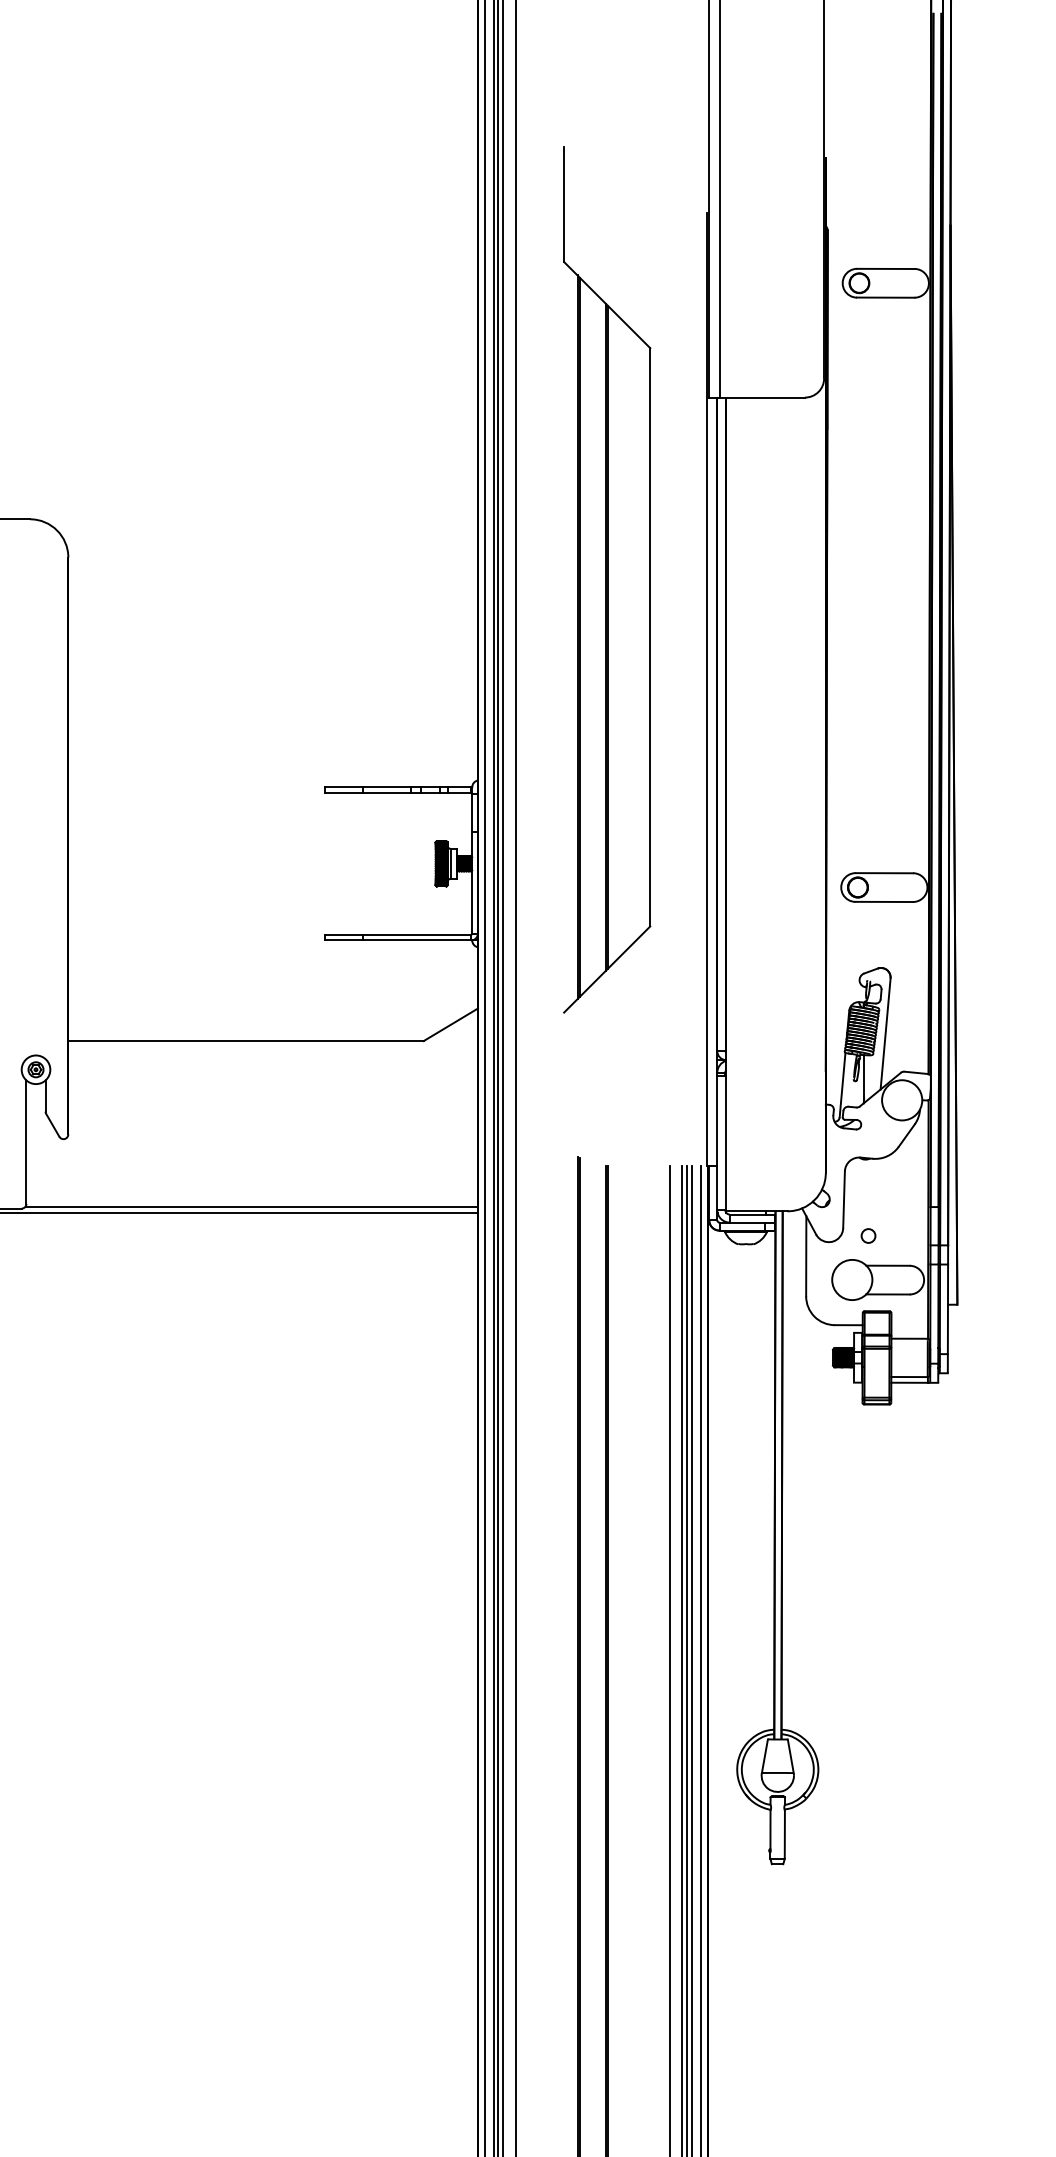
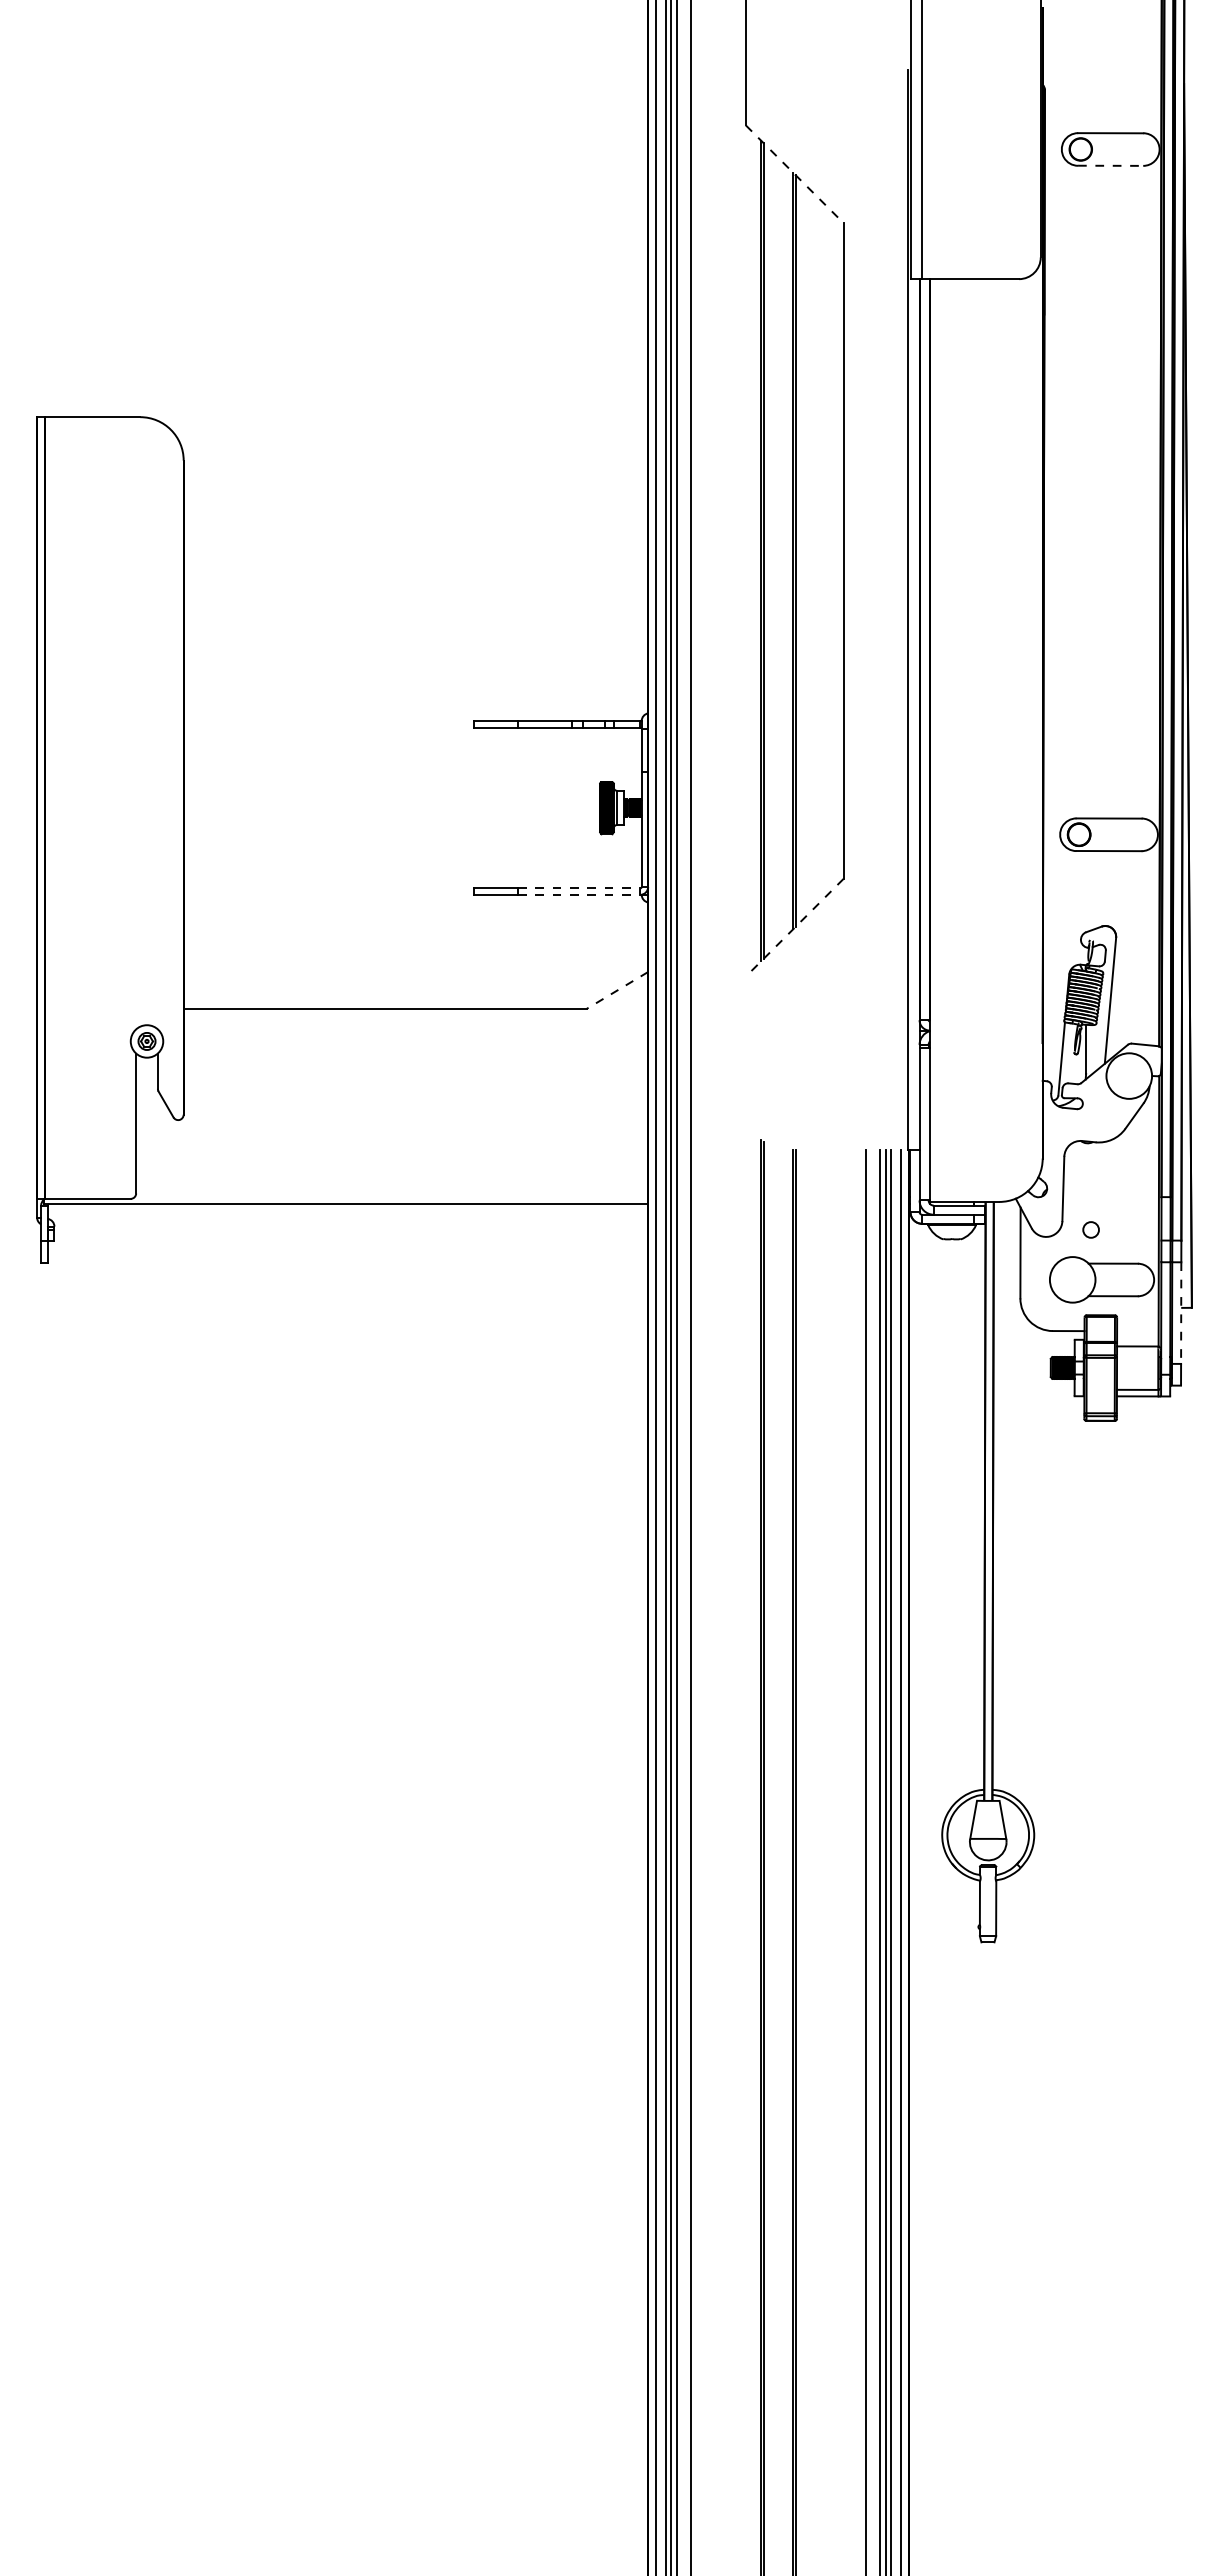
line: (885, 297) -> (1110, 165), solid -> dashed
line: (607, 305) -> (795, 174), solid -> dashed
line: (417, 934) -> (579, 888), solid -> dashed
line: (417, 940) -> (579, 894), solid -> dashed
line: (606, 970) -> (794, 928), solid -> dashed
line: (450, 1024) -> (617, 990), solid -> dashed
line: (251, 1206) -> (391, 1196), removed
line: (948, 1309) -> (1181, 1313), solid -> dashed

